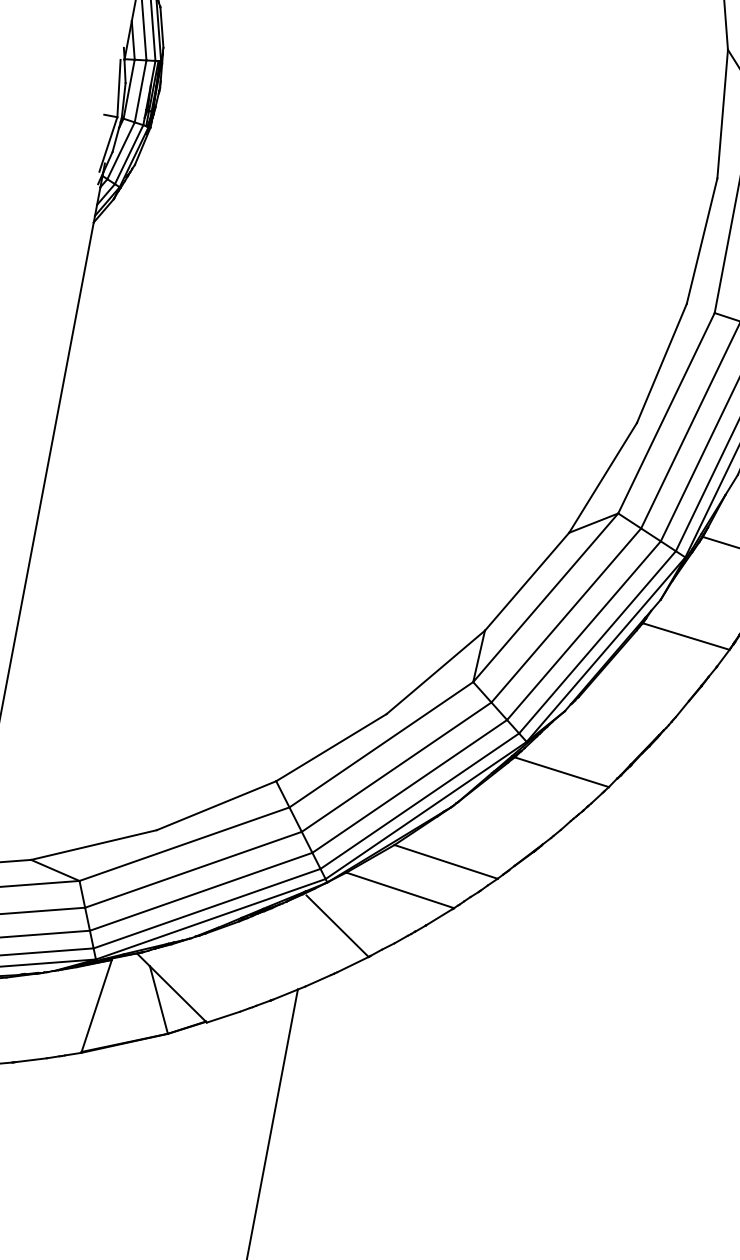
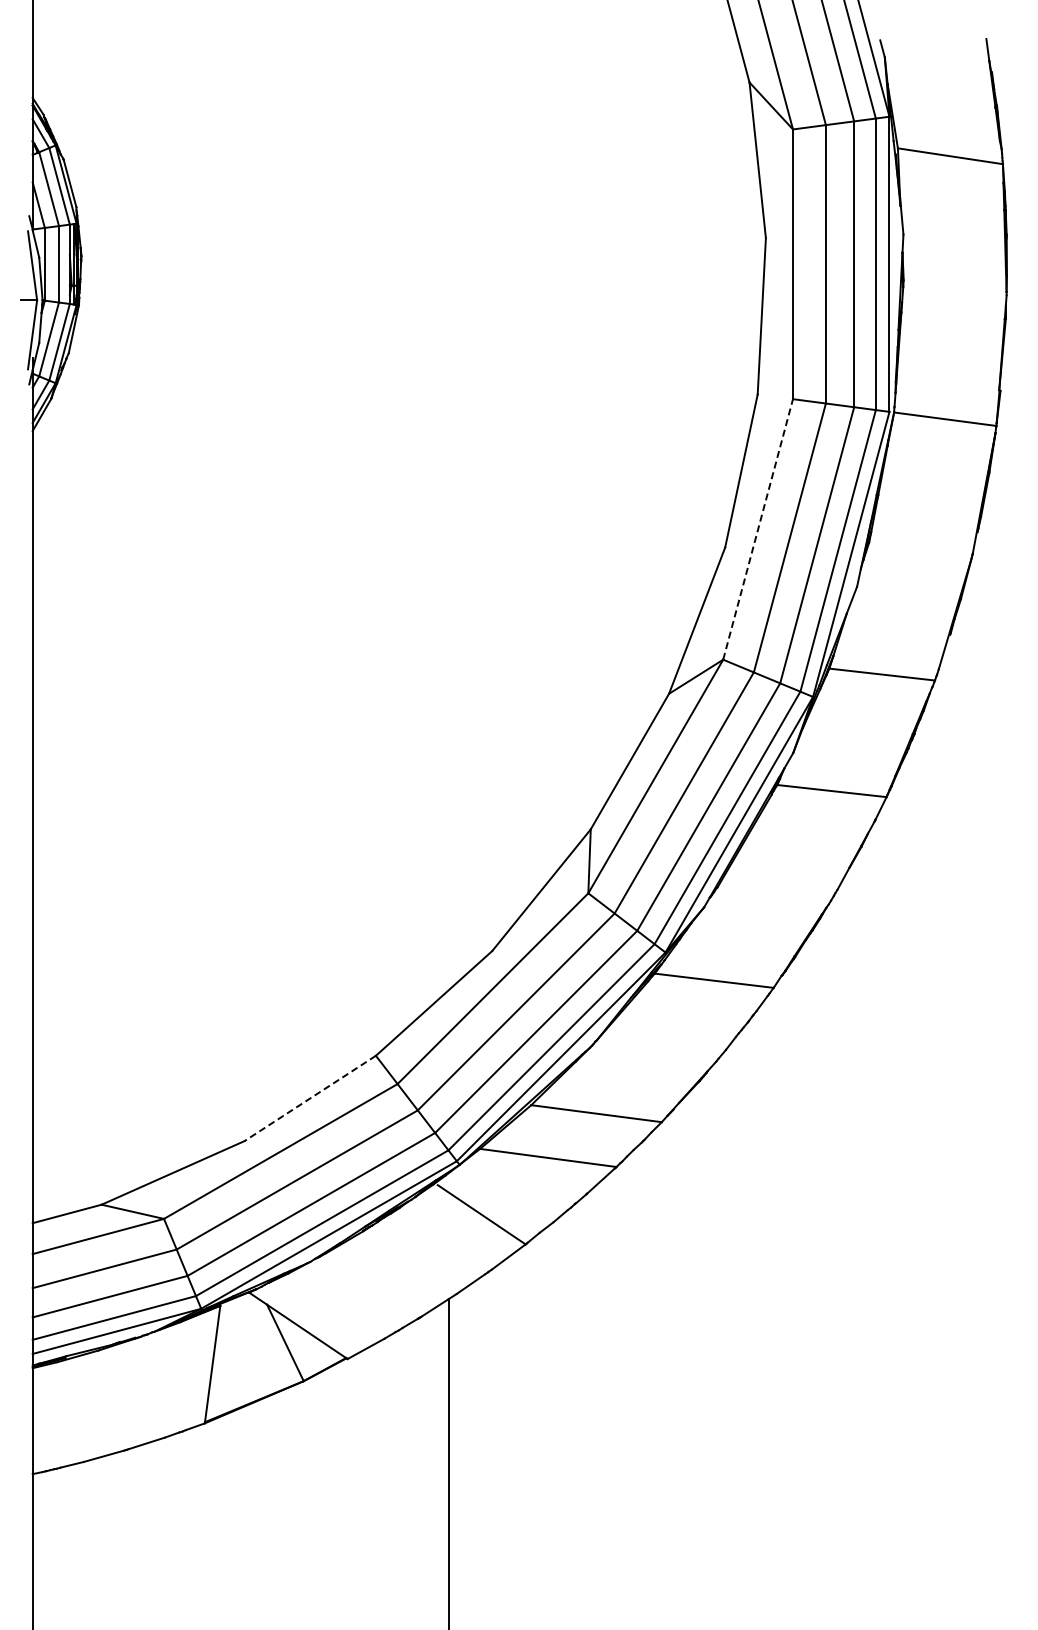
line: (666, 413) -> (758, 529), solid -> dashed
line: (215, 805) -> (309, 1098), solid -> dashed

